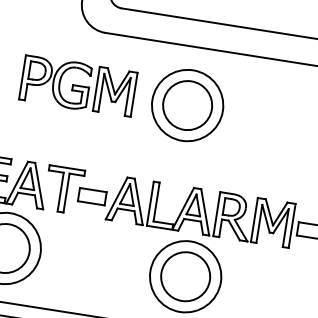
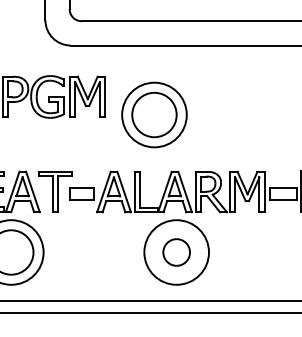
part: (187, 105) -> (154, 114), moved
circle: (185, 276) -> (176, 252), size x0.6

